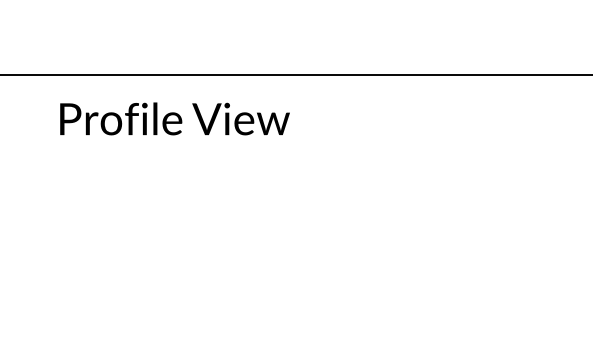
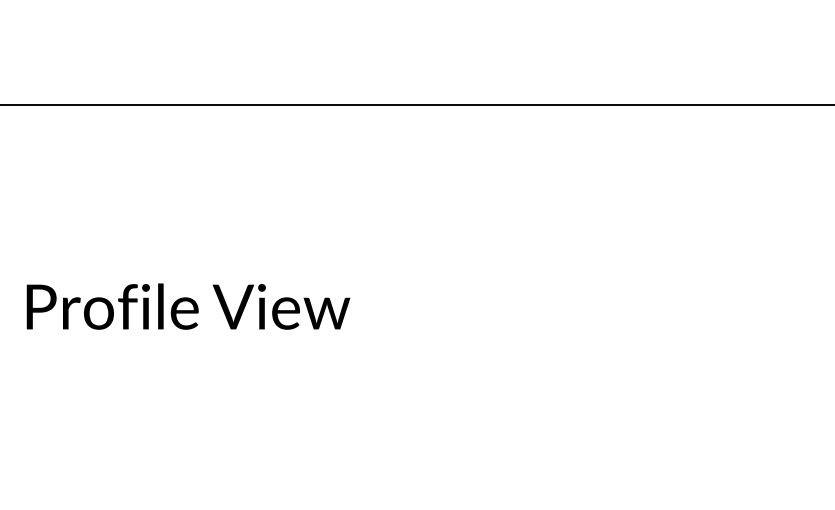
text: (175, 118) -> (188, 306), moved

